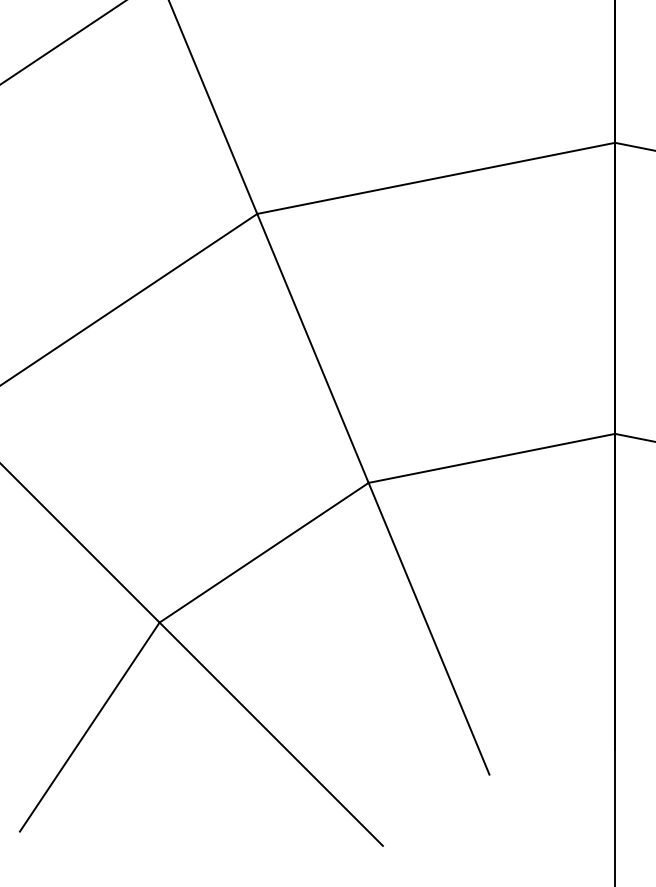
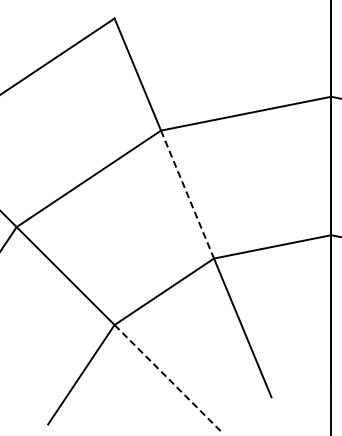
line: (312, 350) -> (187, 195), solid -> dashed
line: (272, 735) -> (168, 378), solid -> dashed

